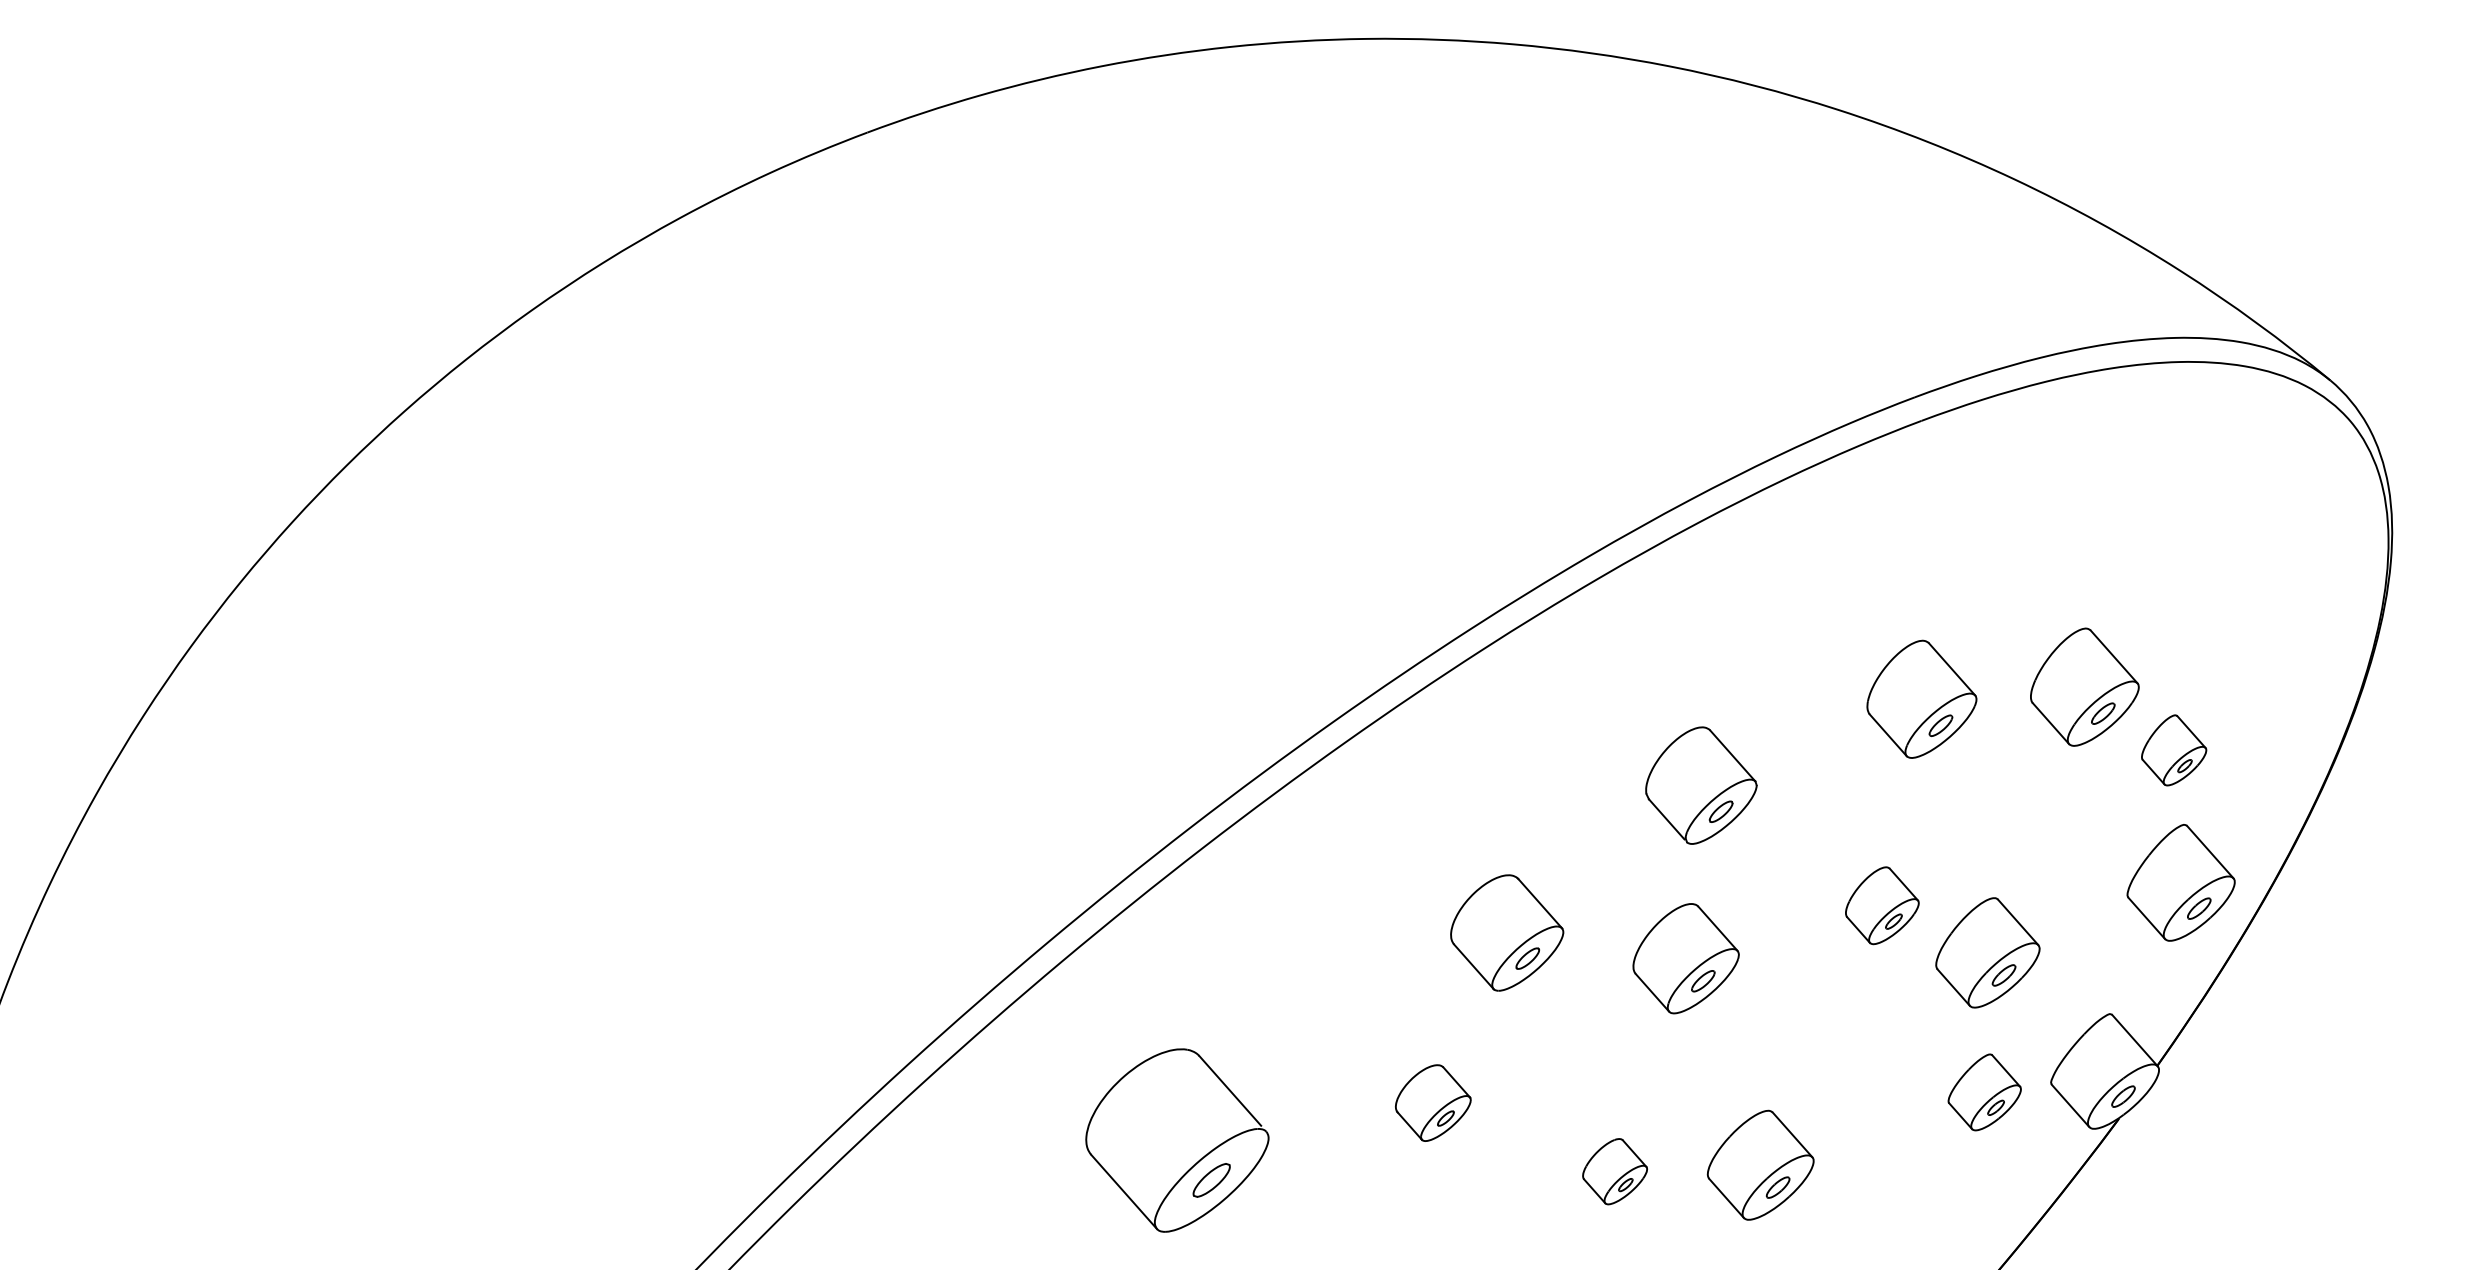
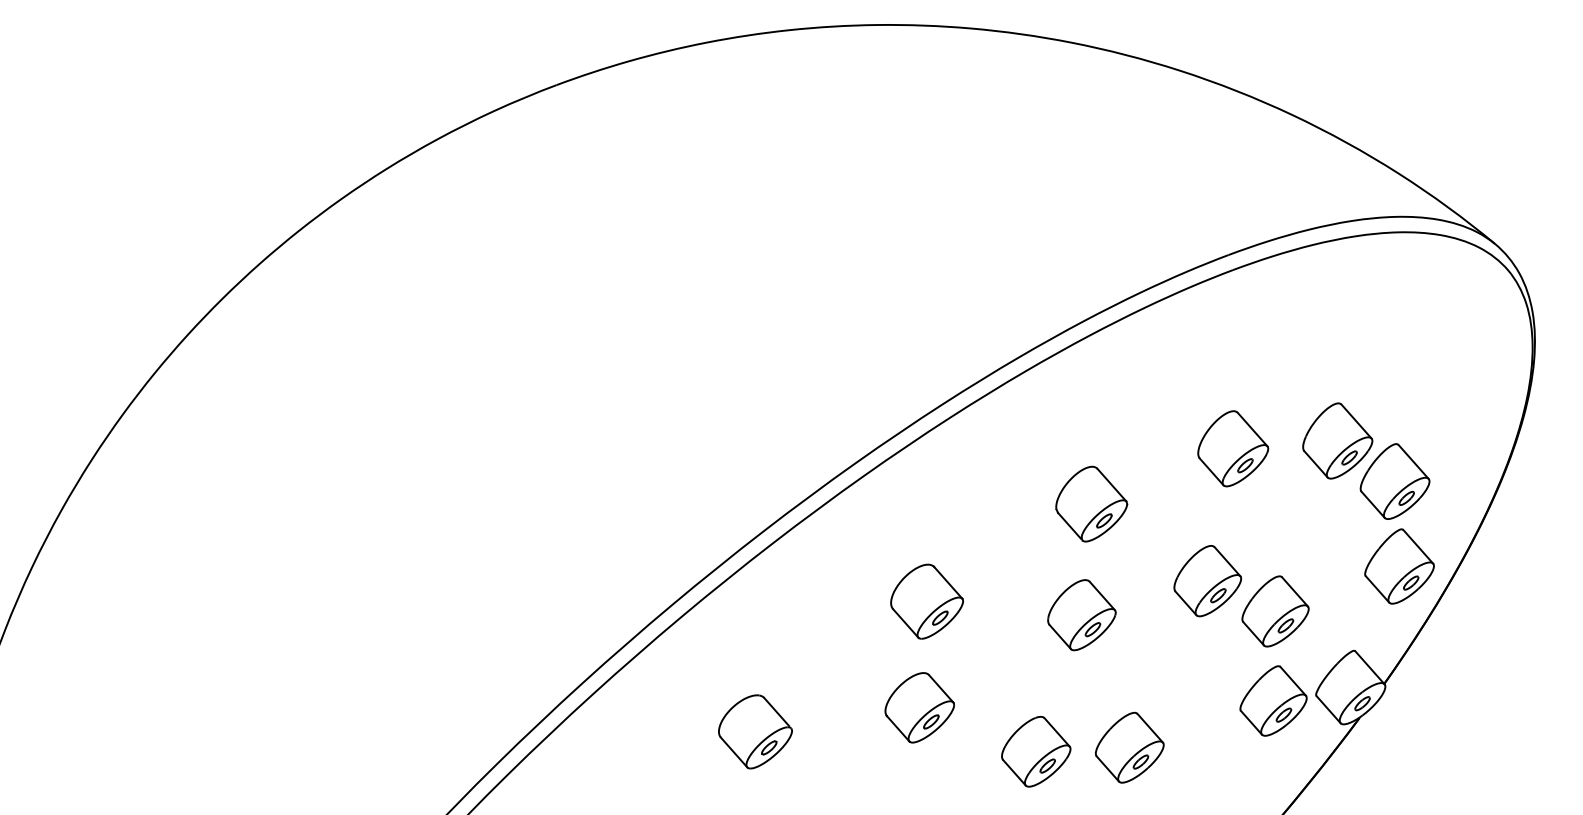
part: (2173, 750) -> (1394, 481), size x1.67
part: (1881, 906) -> (1207, 581), size x1.43
part: (1506, 932) -> (926, 601), moved
part: (1984, 1091) -> (1273, 700), size x1.43
part: (1432, 1102) -> (919, 707), size x1.43
part: (1177, 1139) -> (755, 731), size x0.62
part: (1615, 1171) -> (1036, 751), size x1.67

